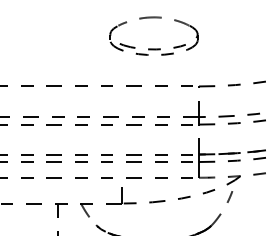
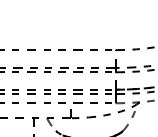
part: (154, 47) -> (89, 27), removed

